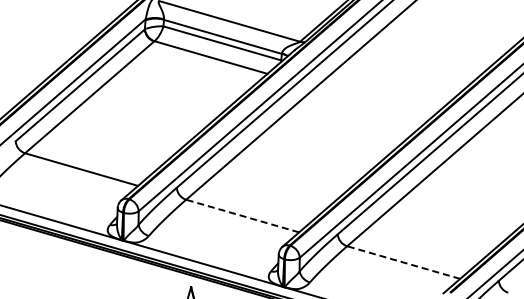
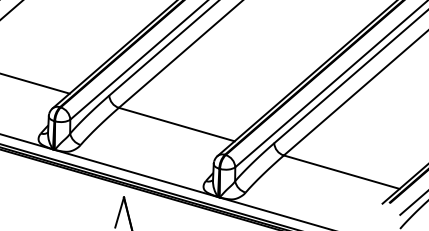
line: (242, 216) -> (176, 125), dashed -> solid
line: (403, 262) -> (341, 172), dashed -> solid

